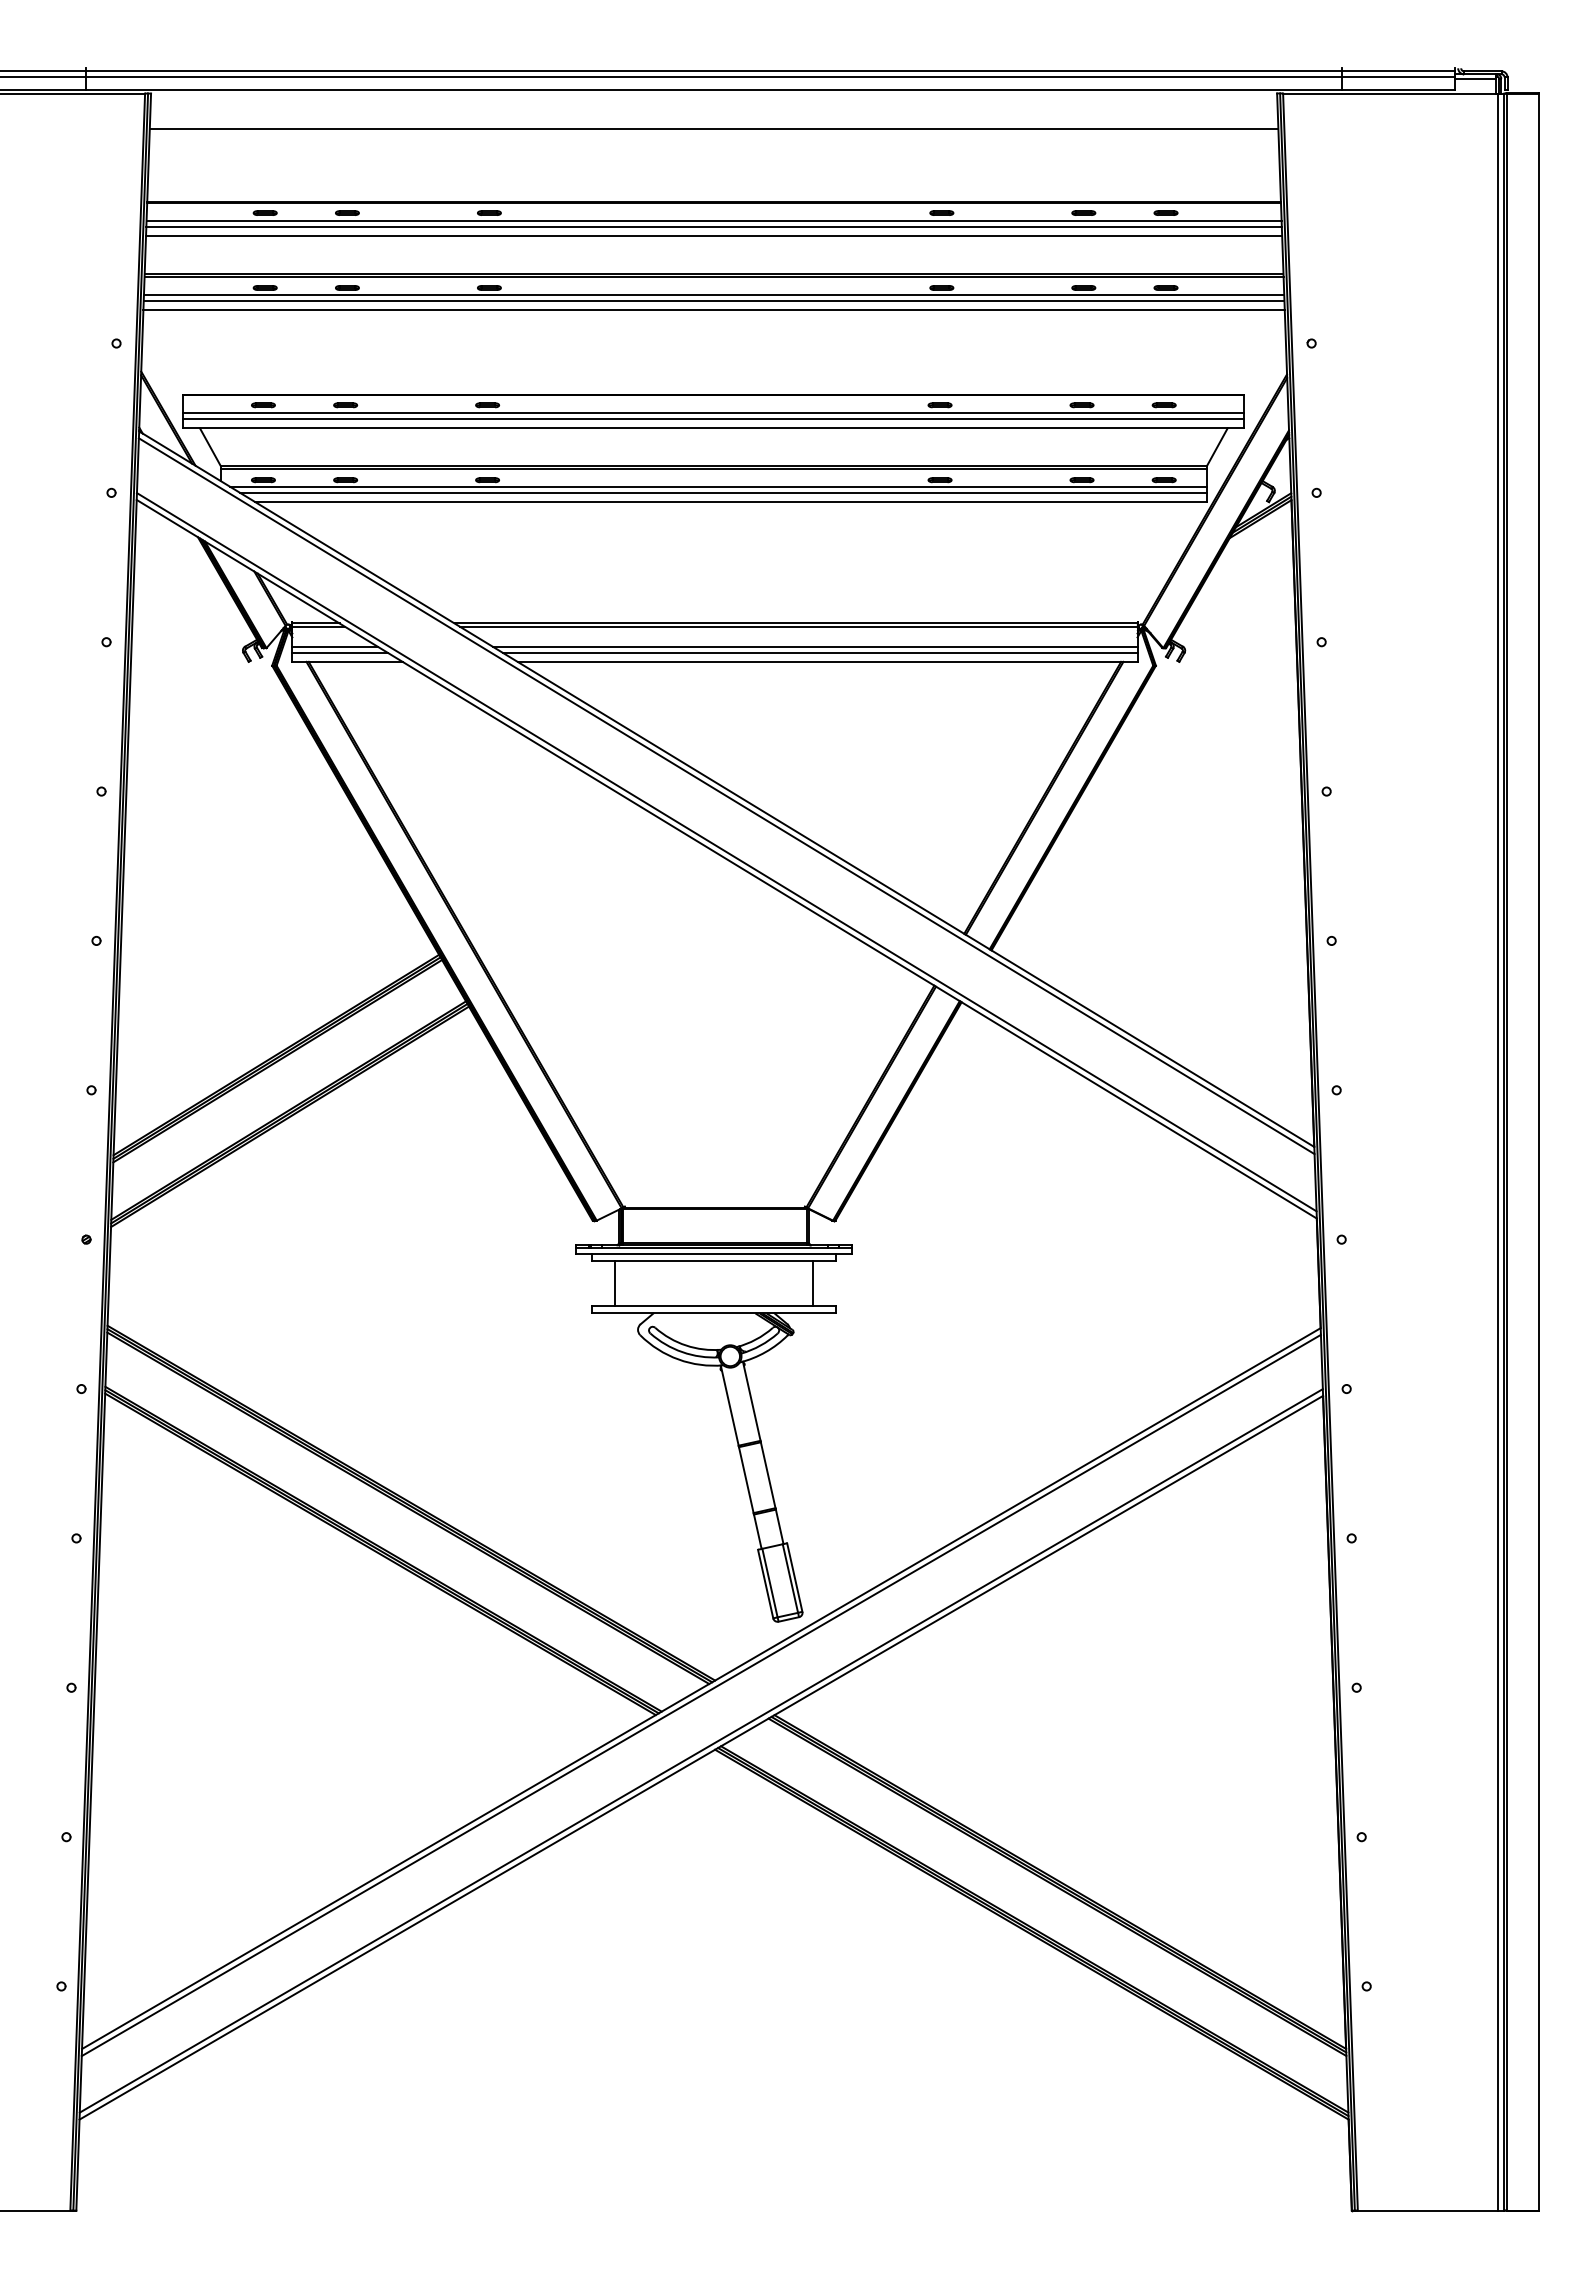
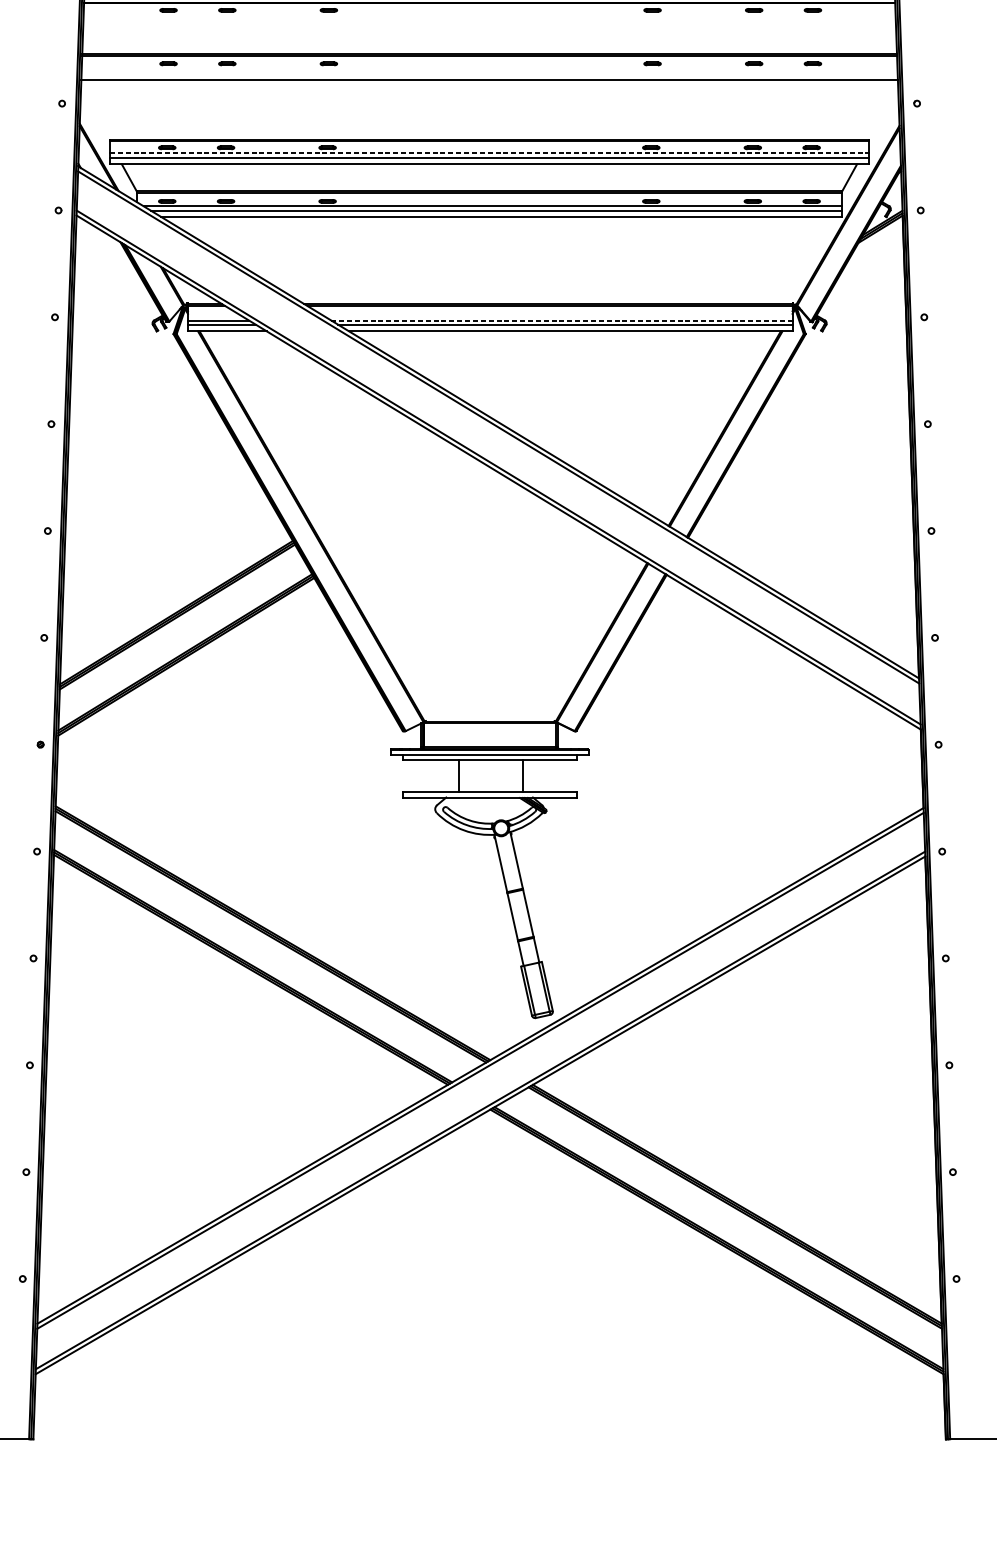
line: (713, 220) -> (489, 15), removed
line: (713, 227) -> (489, 20), removed
line: (714, 236) -> (489, 27), removed
line: (713, 294) -> (489, 68), removed
line: (713, 300) -> (489, 72), removed
line: (713, 413) -> (489, 153), solid -> dashed
line: (815, 646) -> (562, 320), solid -> dashed
line: (614, 1283) -> (458, 776), moved
line: (813, 1283) -> (522, 776), moved

